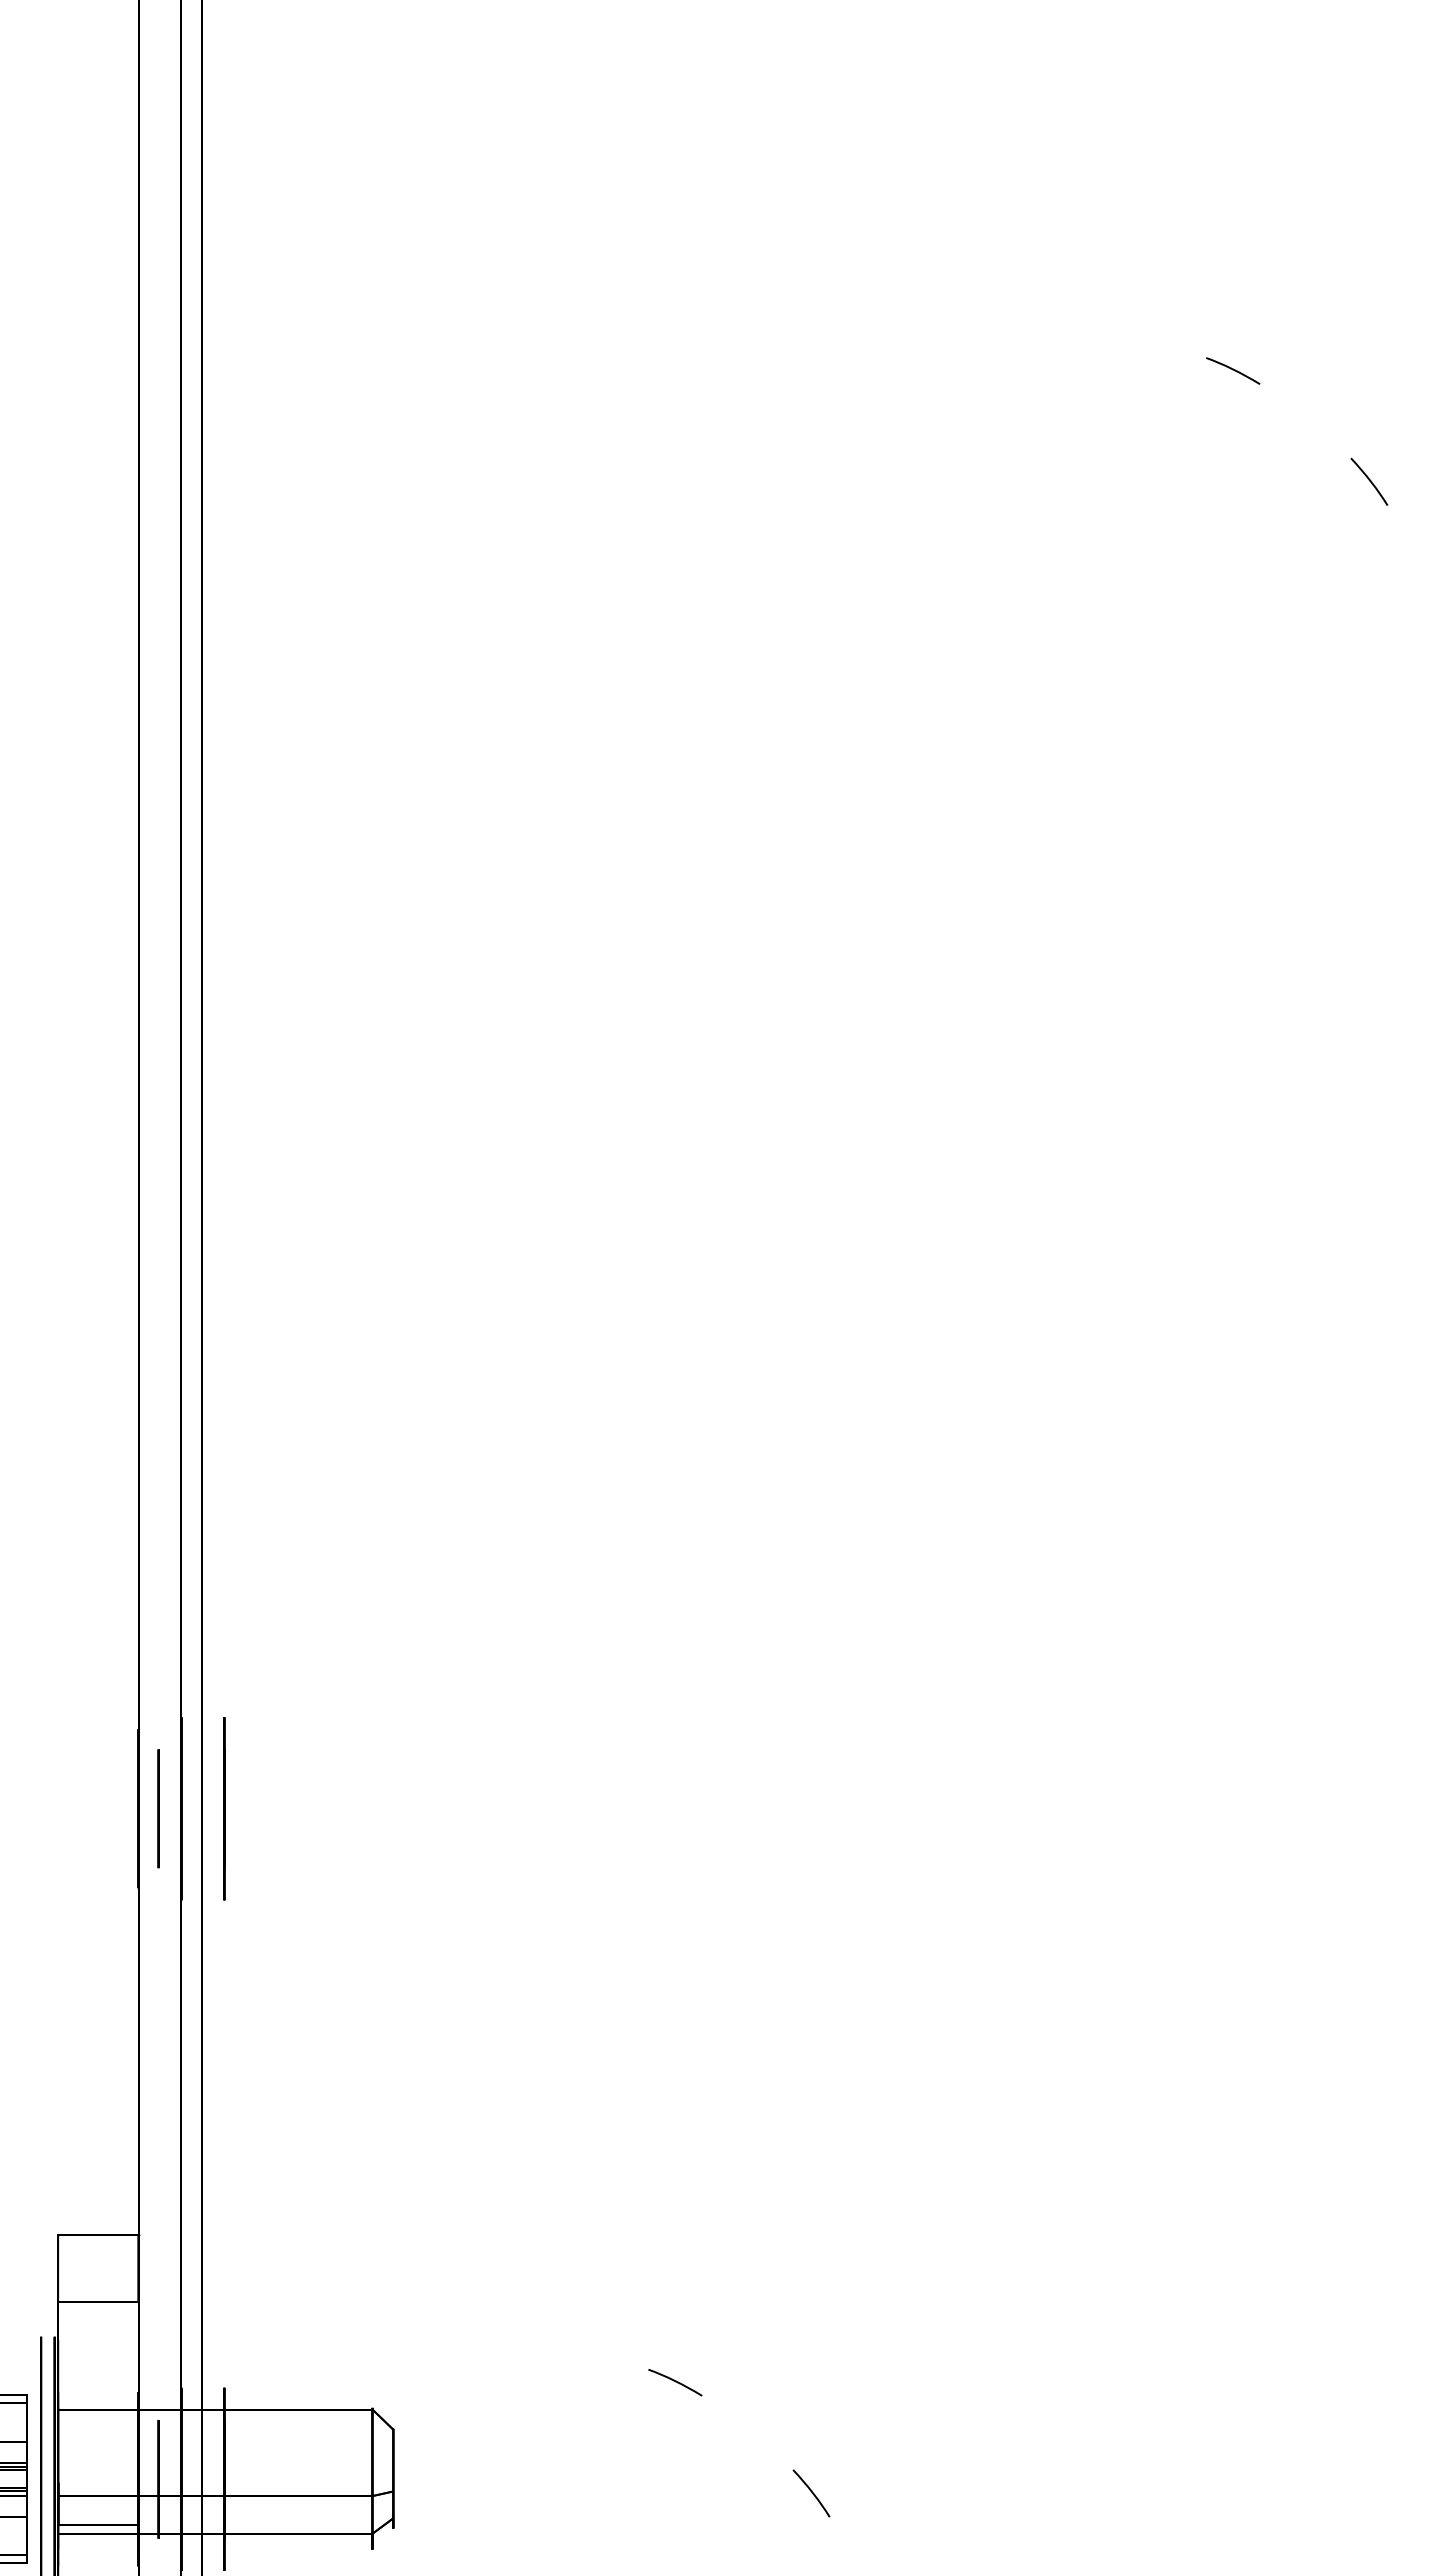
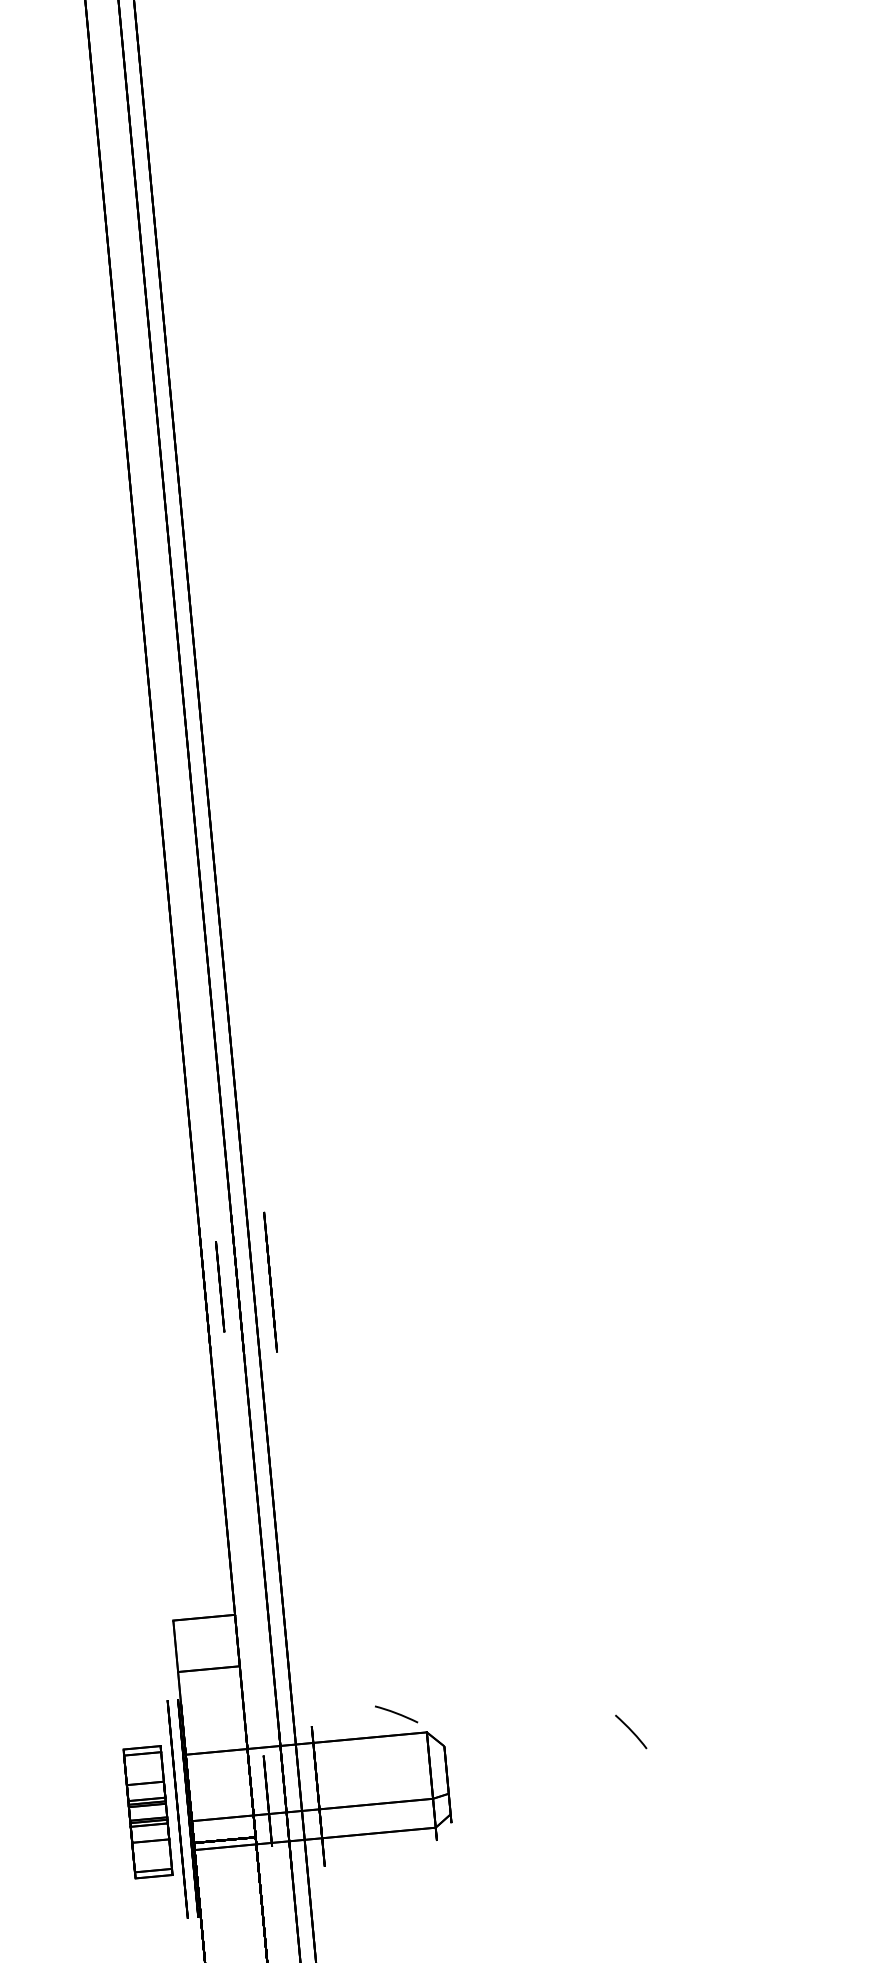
arc: (675, 2382) -> (396, 1714), moved
arc: (811, 2492) -> (631, 1731), moved

